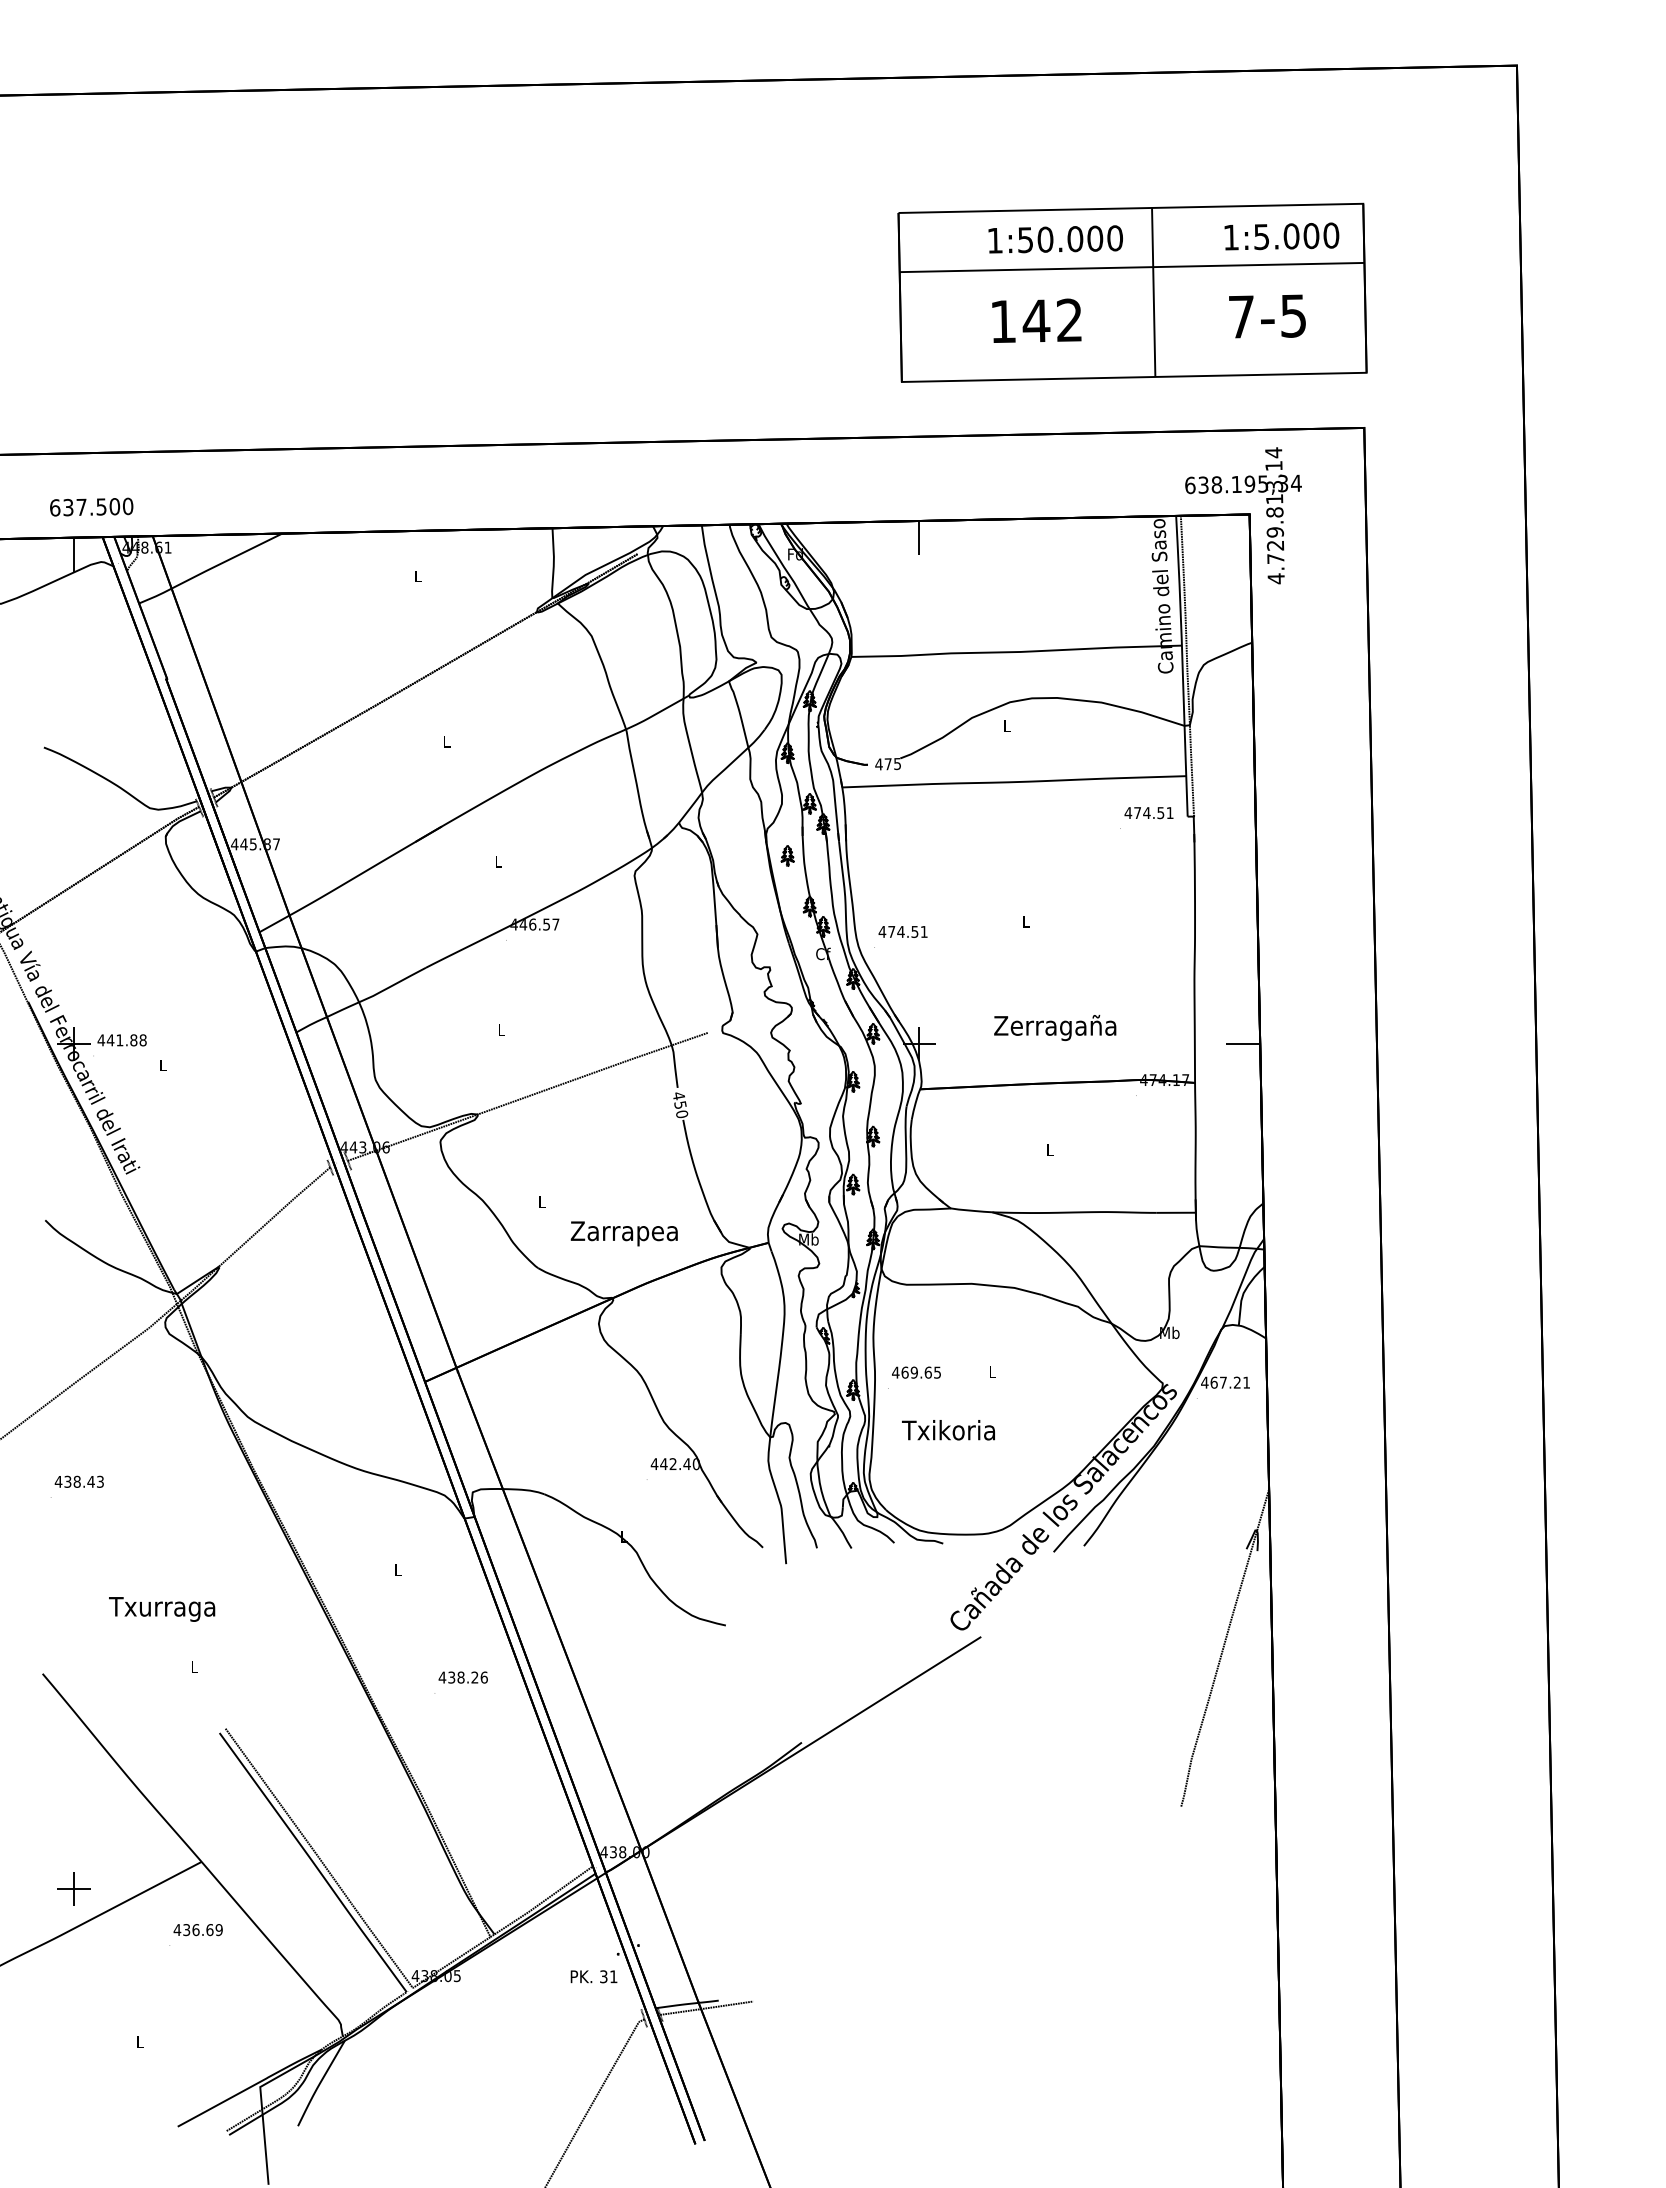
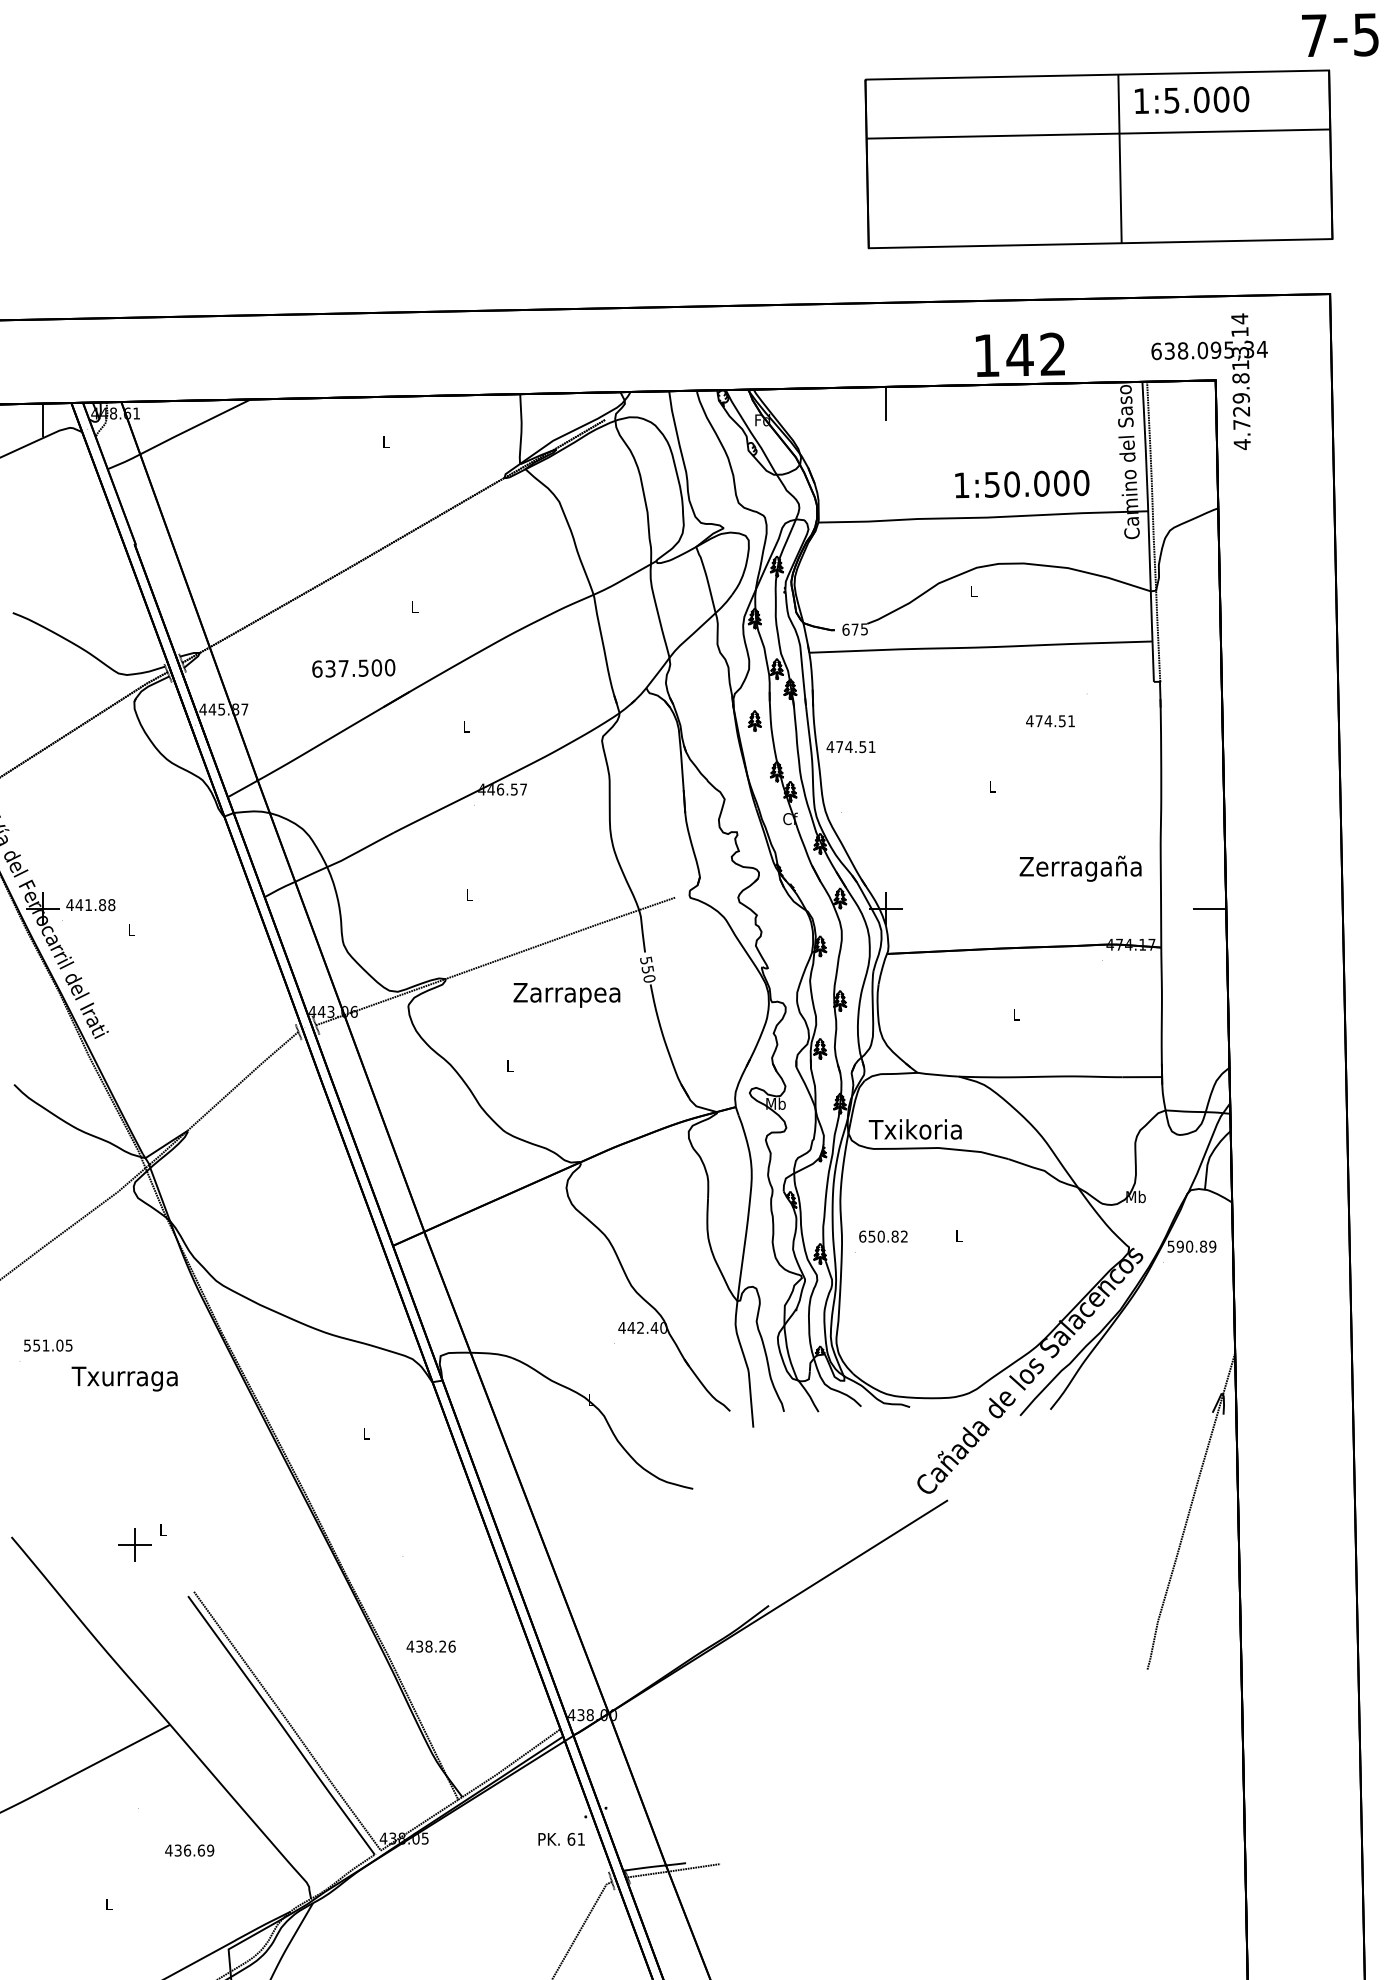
text: (1281, 236) -> (1191, 100), moved
text: (1055, 239) -> (1022, 484), moved
text: (1267, 316) -> (1340, 35), moved
text: (1036, 320) -> (1020, 354), moved
text: (1236, 484) -> (1202, 350), 638.195,34 -> 638.095,34
text: (91, 506) -> (353, 667), moved
text: (878, 764) -> (845, 629), 475 -> 675
text: (1148, 813) -> (1049, 721), moved
text: (902, 931) -> (850, 746), moved
text: (1055, 1027) -> (1080, 868), moved
text: (678, 1096) -> (645, 961), 450 -> 550
text: (623, 1233) -> (566, 995), moved
text: (916, 1372) -> (883, 1236), 469.65 -> 650.82
text: (1225, 1382) -> (1191, 1246), 467.21 -> 590.89
text: (948, 1430) -> (915, 1129), moved
text: (78, 1481) -> (47, 1345), 438.43 -> 551.05
text: (162, 1609) -> (125, 1379), moved
text: (462, 1677) -> (430, 1646), moved
part: (73, 1888) -> (134, 1544), moved
text: (197, 1930) -> (188, 1851), moved
text: (603, 1976) -> (571, 1839), 31 -> 61

